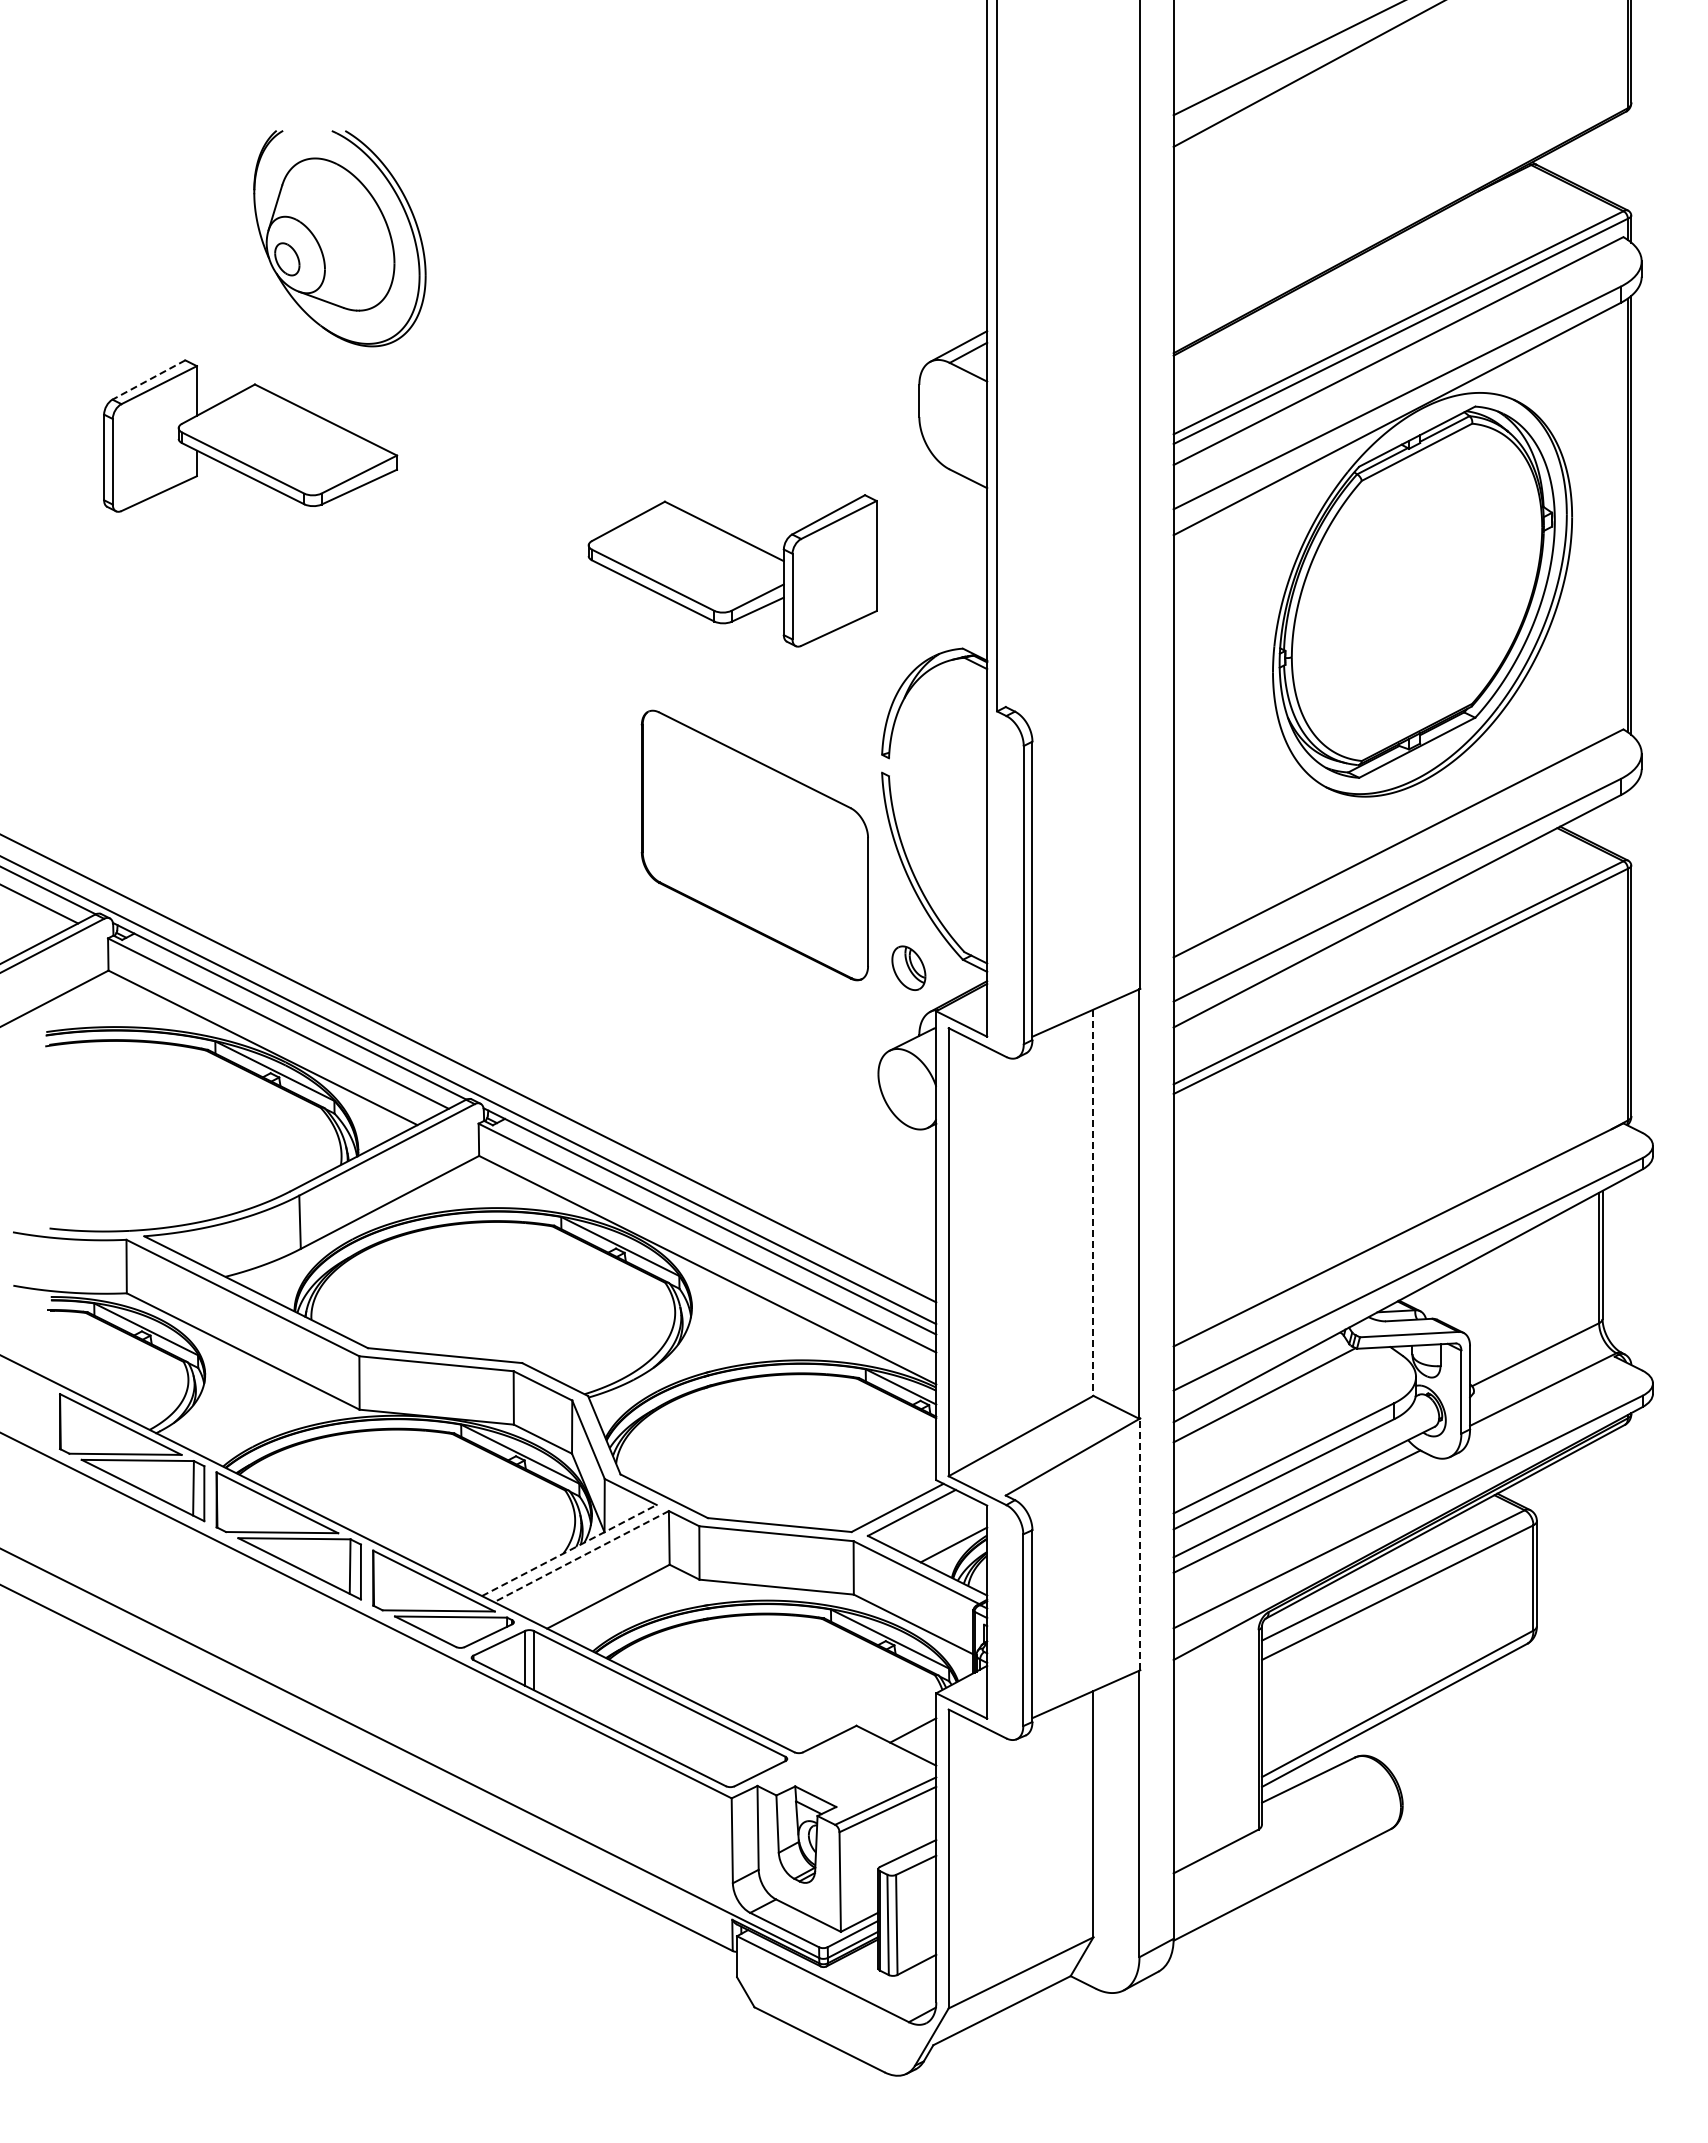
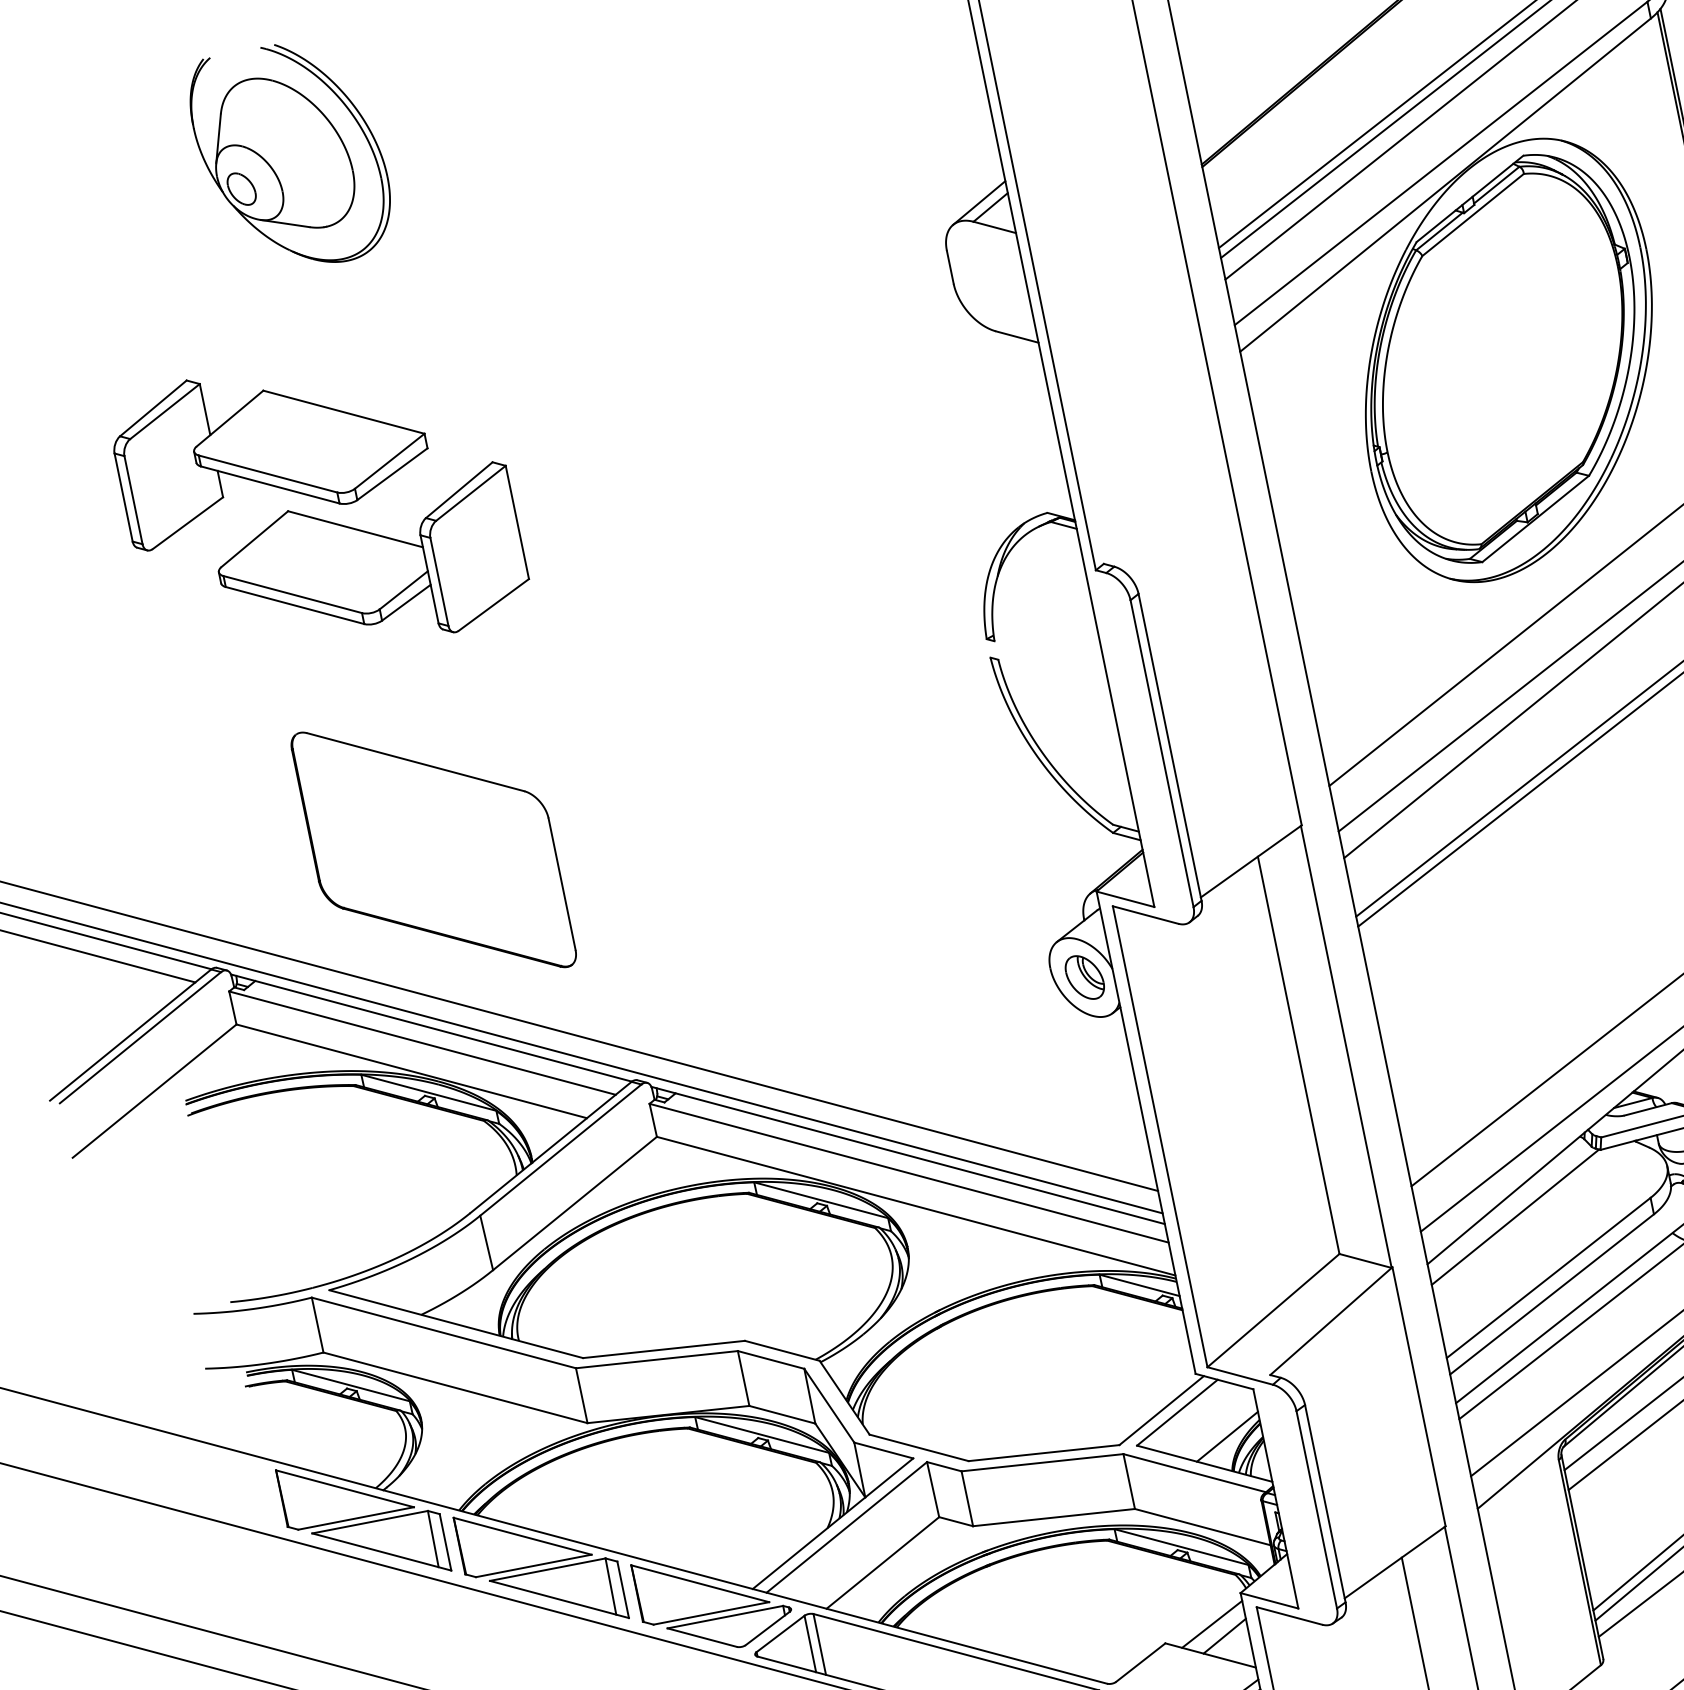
part: (339, 238) -> (290, 156), moved
line: (148, 380) -> (153, 409), dashed -> solid
part: (732, 570) -> (372, 567), moved
part: (754, 845) -> (433, 849), moved
part: (908, 967) -> (1084, 976), moved
line: (1093, 1203) -> (1298, 1056), dashed -> solid
line: (1140, 1544) -> (1419, 1396), dashed -> solid
line: (569, 1550) -> (833, 1523), dashed -> solid
line: (581, 1556) -> (846, 1527), dashed -> solid
line: (903, 1716) -> (1211, 1623), added

